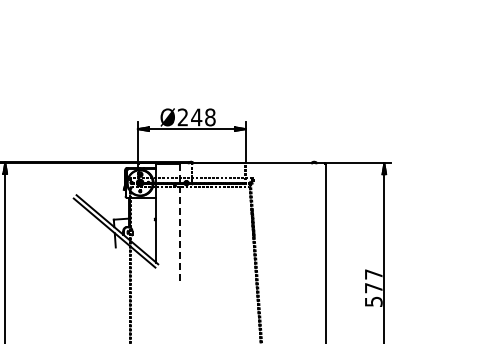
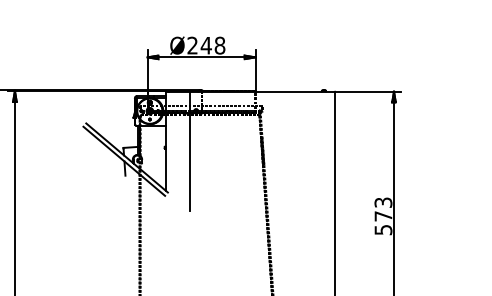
line: (179, 223) -> (189, 151), dashed -> solid
text: (373, 274) -> (383, 202), 577 -> 573

